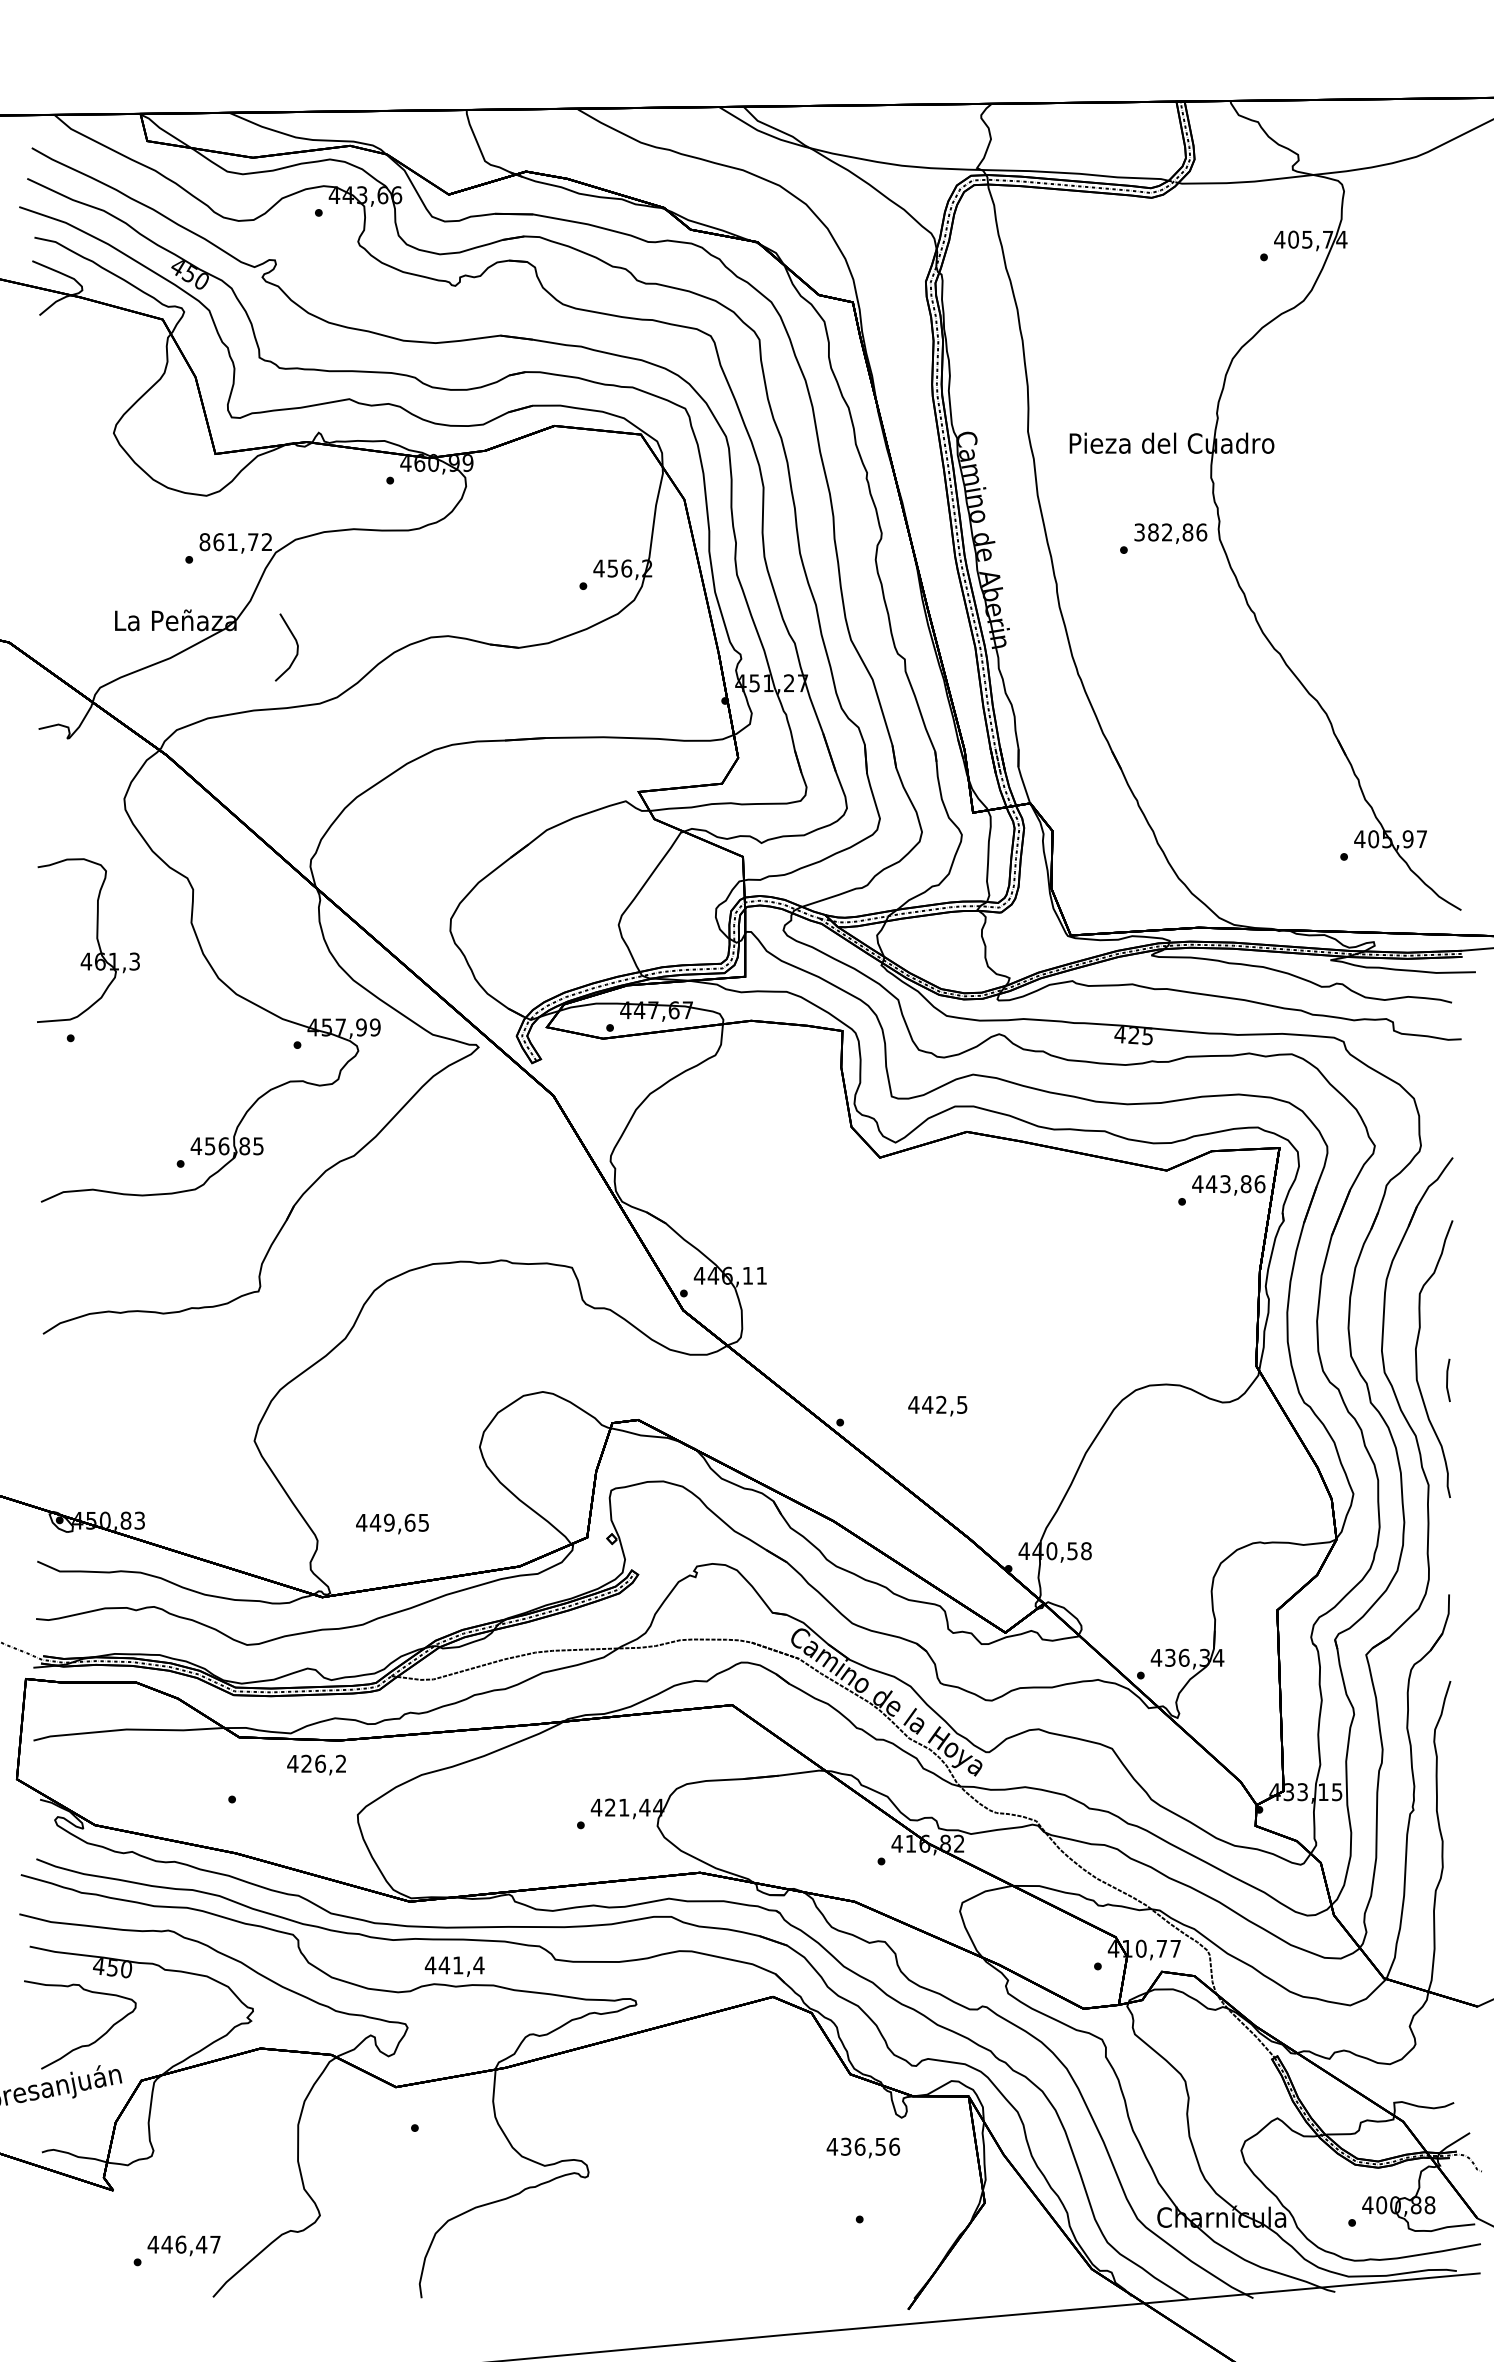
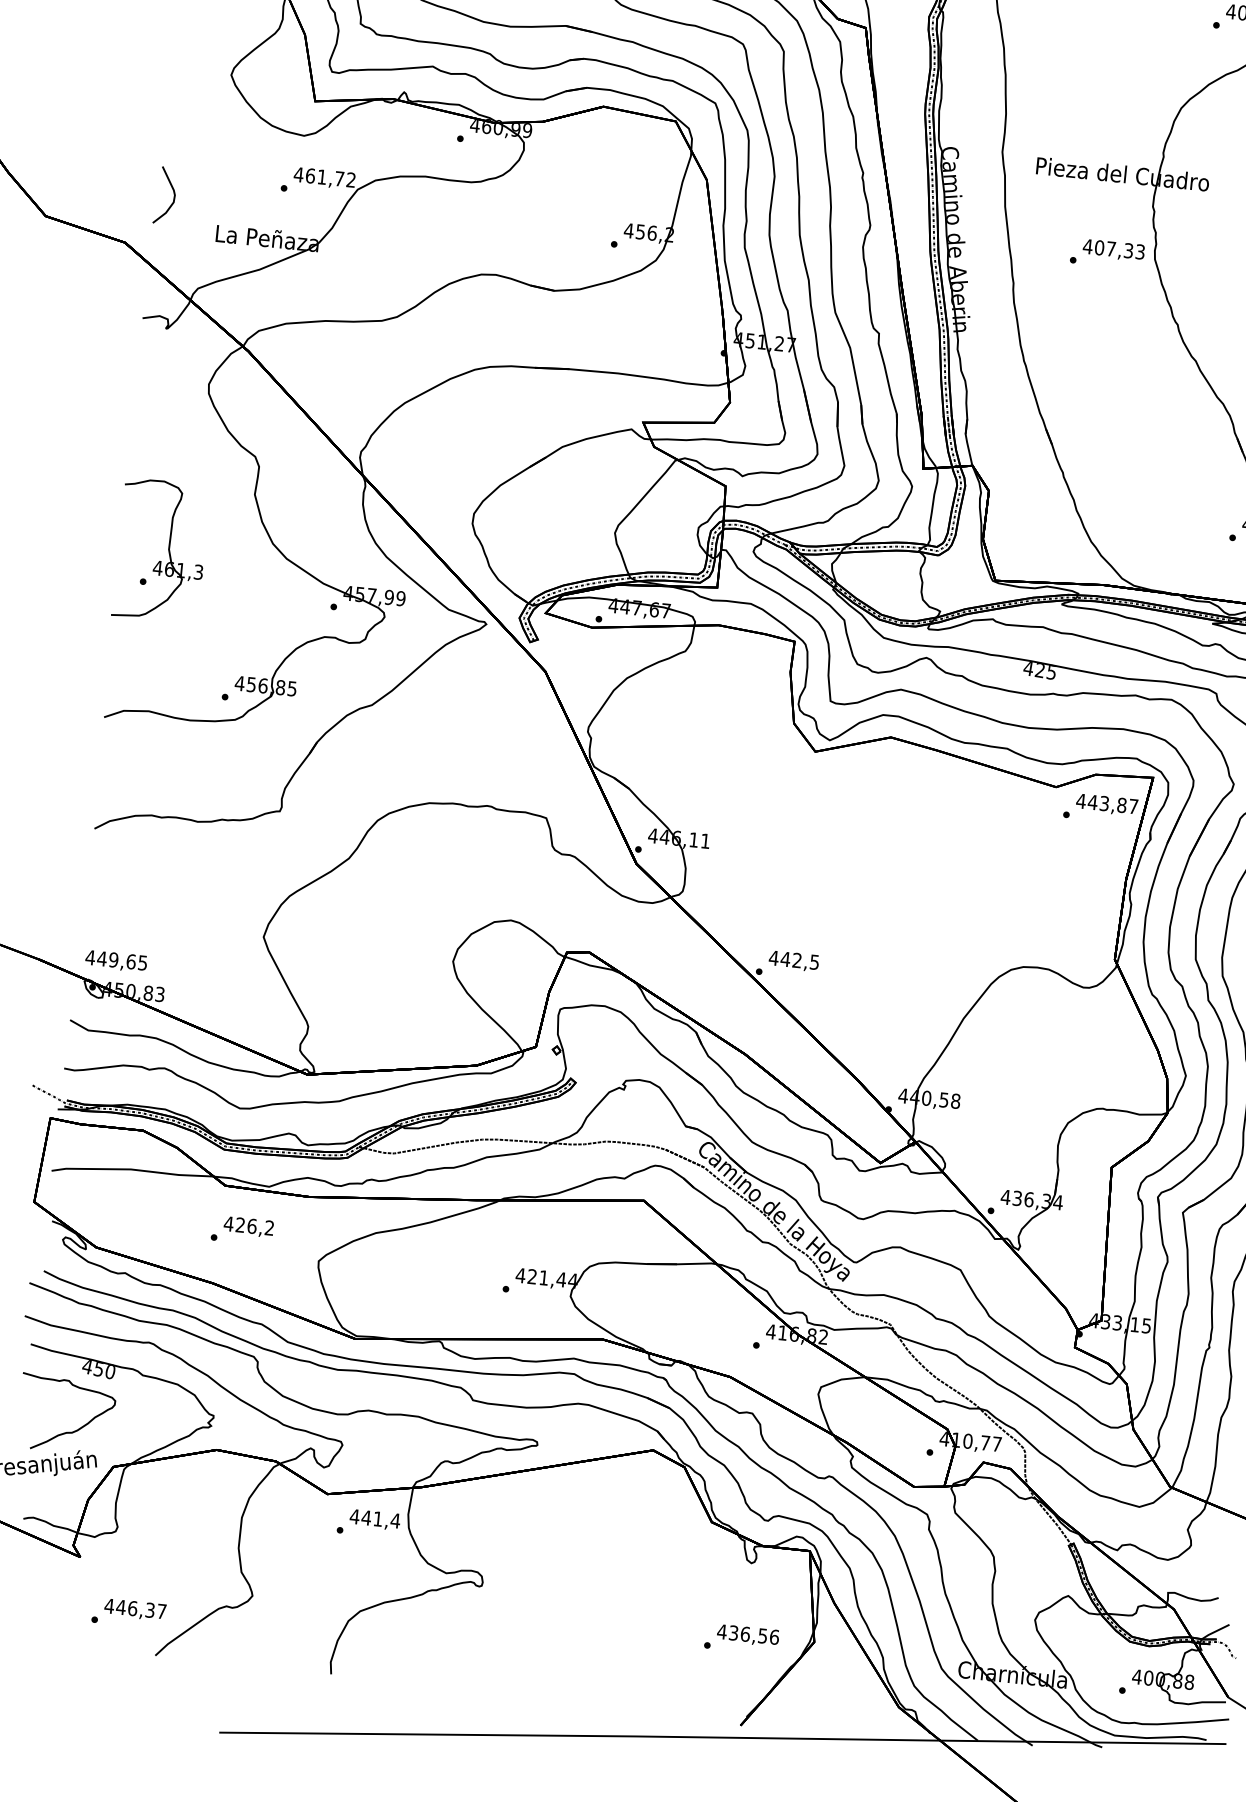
text: (1170, 532) -> (1113, 249), 382,86 -> 407,33
text: (204, 542) -> (298, 175), 861,72 -> 461,72
curve: (296, 648) -> (173, 197), moved
part: (96, 940) -> (168, 551), moved
text: (1259, 1184) -> (1133, 806), 443,86 -> 443,87
text: (937, 1405) -> (793, 960), moved
text: (392, 1523) -> (116, 960), moved
text: (316, 1764) -> (248, 1226), moved
text: (454, 1966) -> (374, 1519), moved
text: (863, 2147) -> (748, 1635), moved
text: (201, 2244) -> (150, 1610), 446,47 -> 446,37

